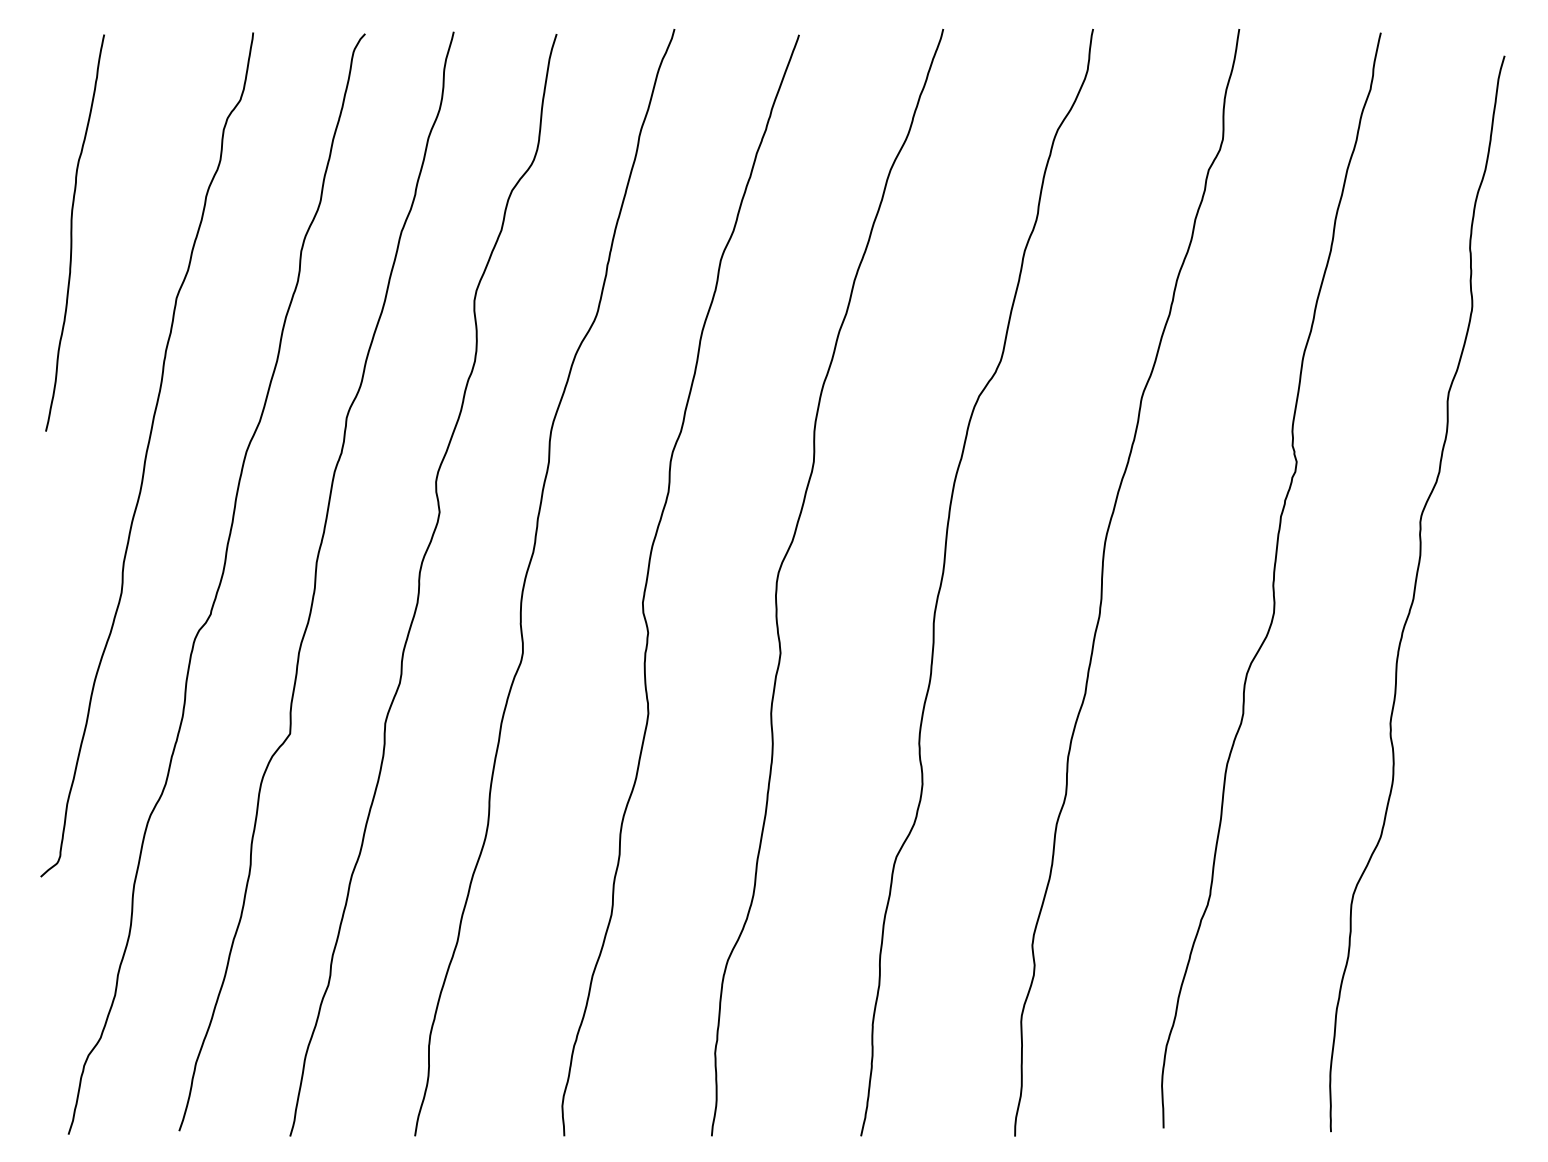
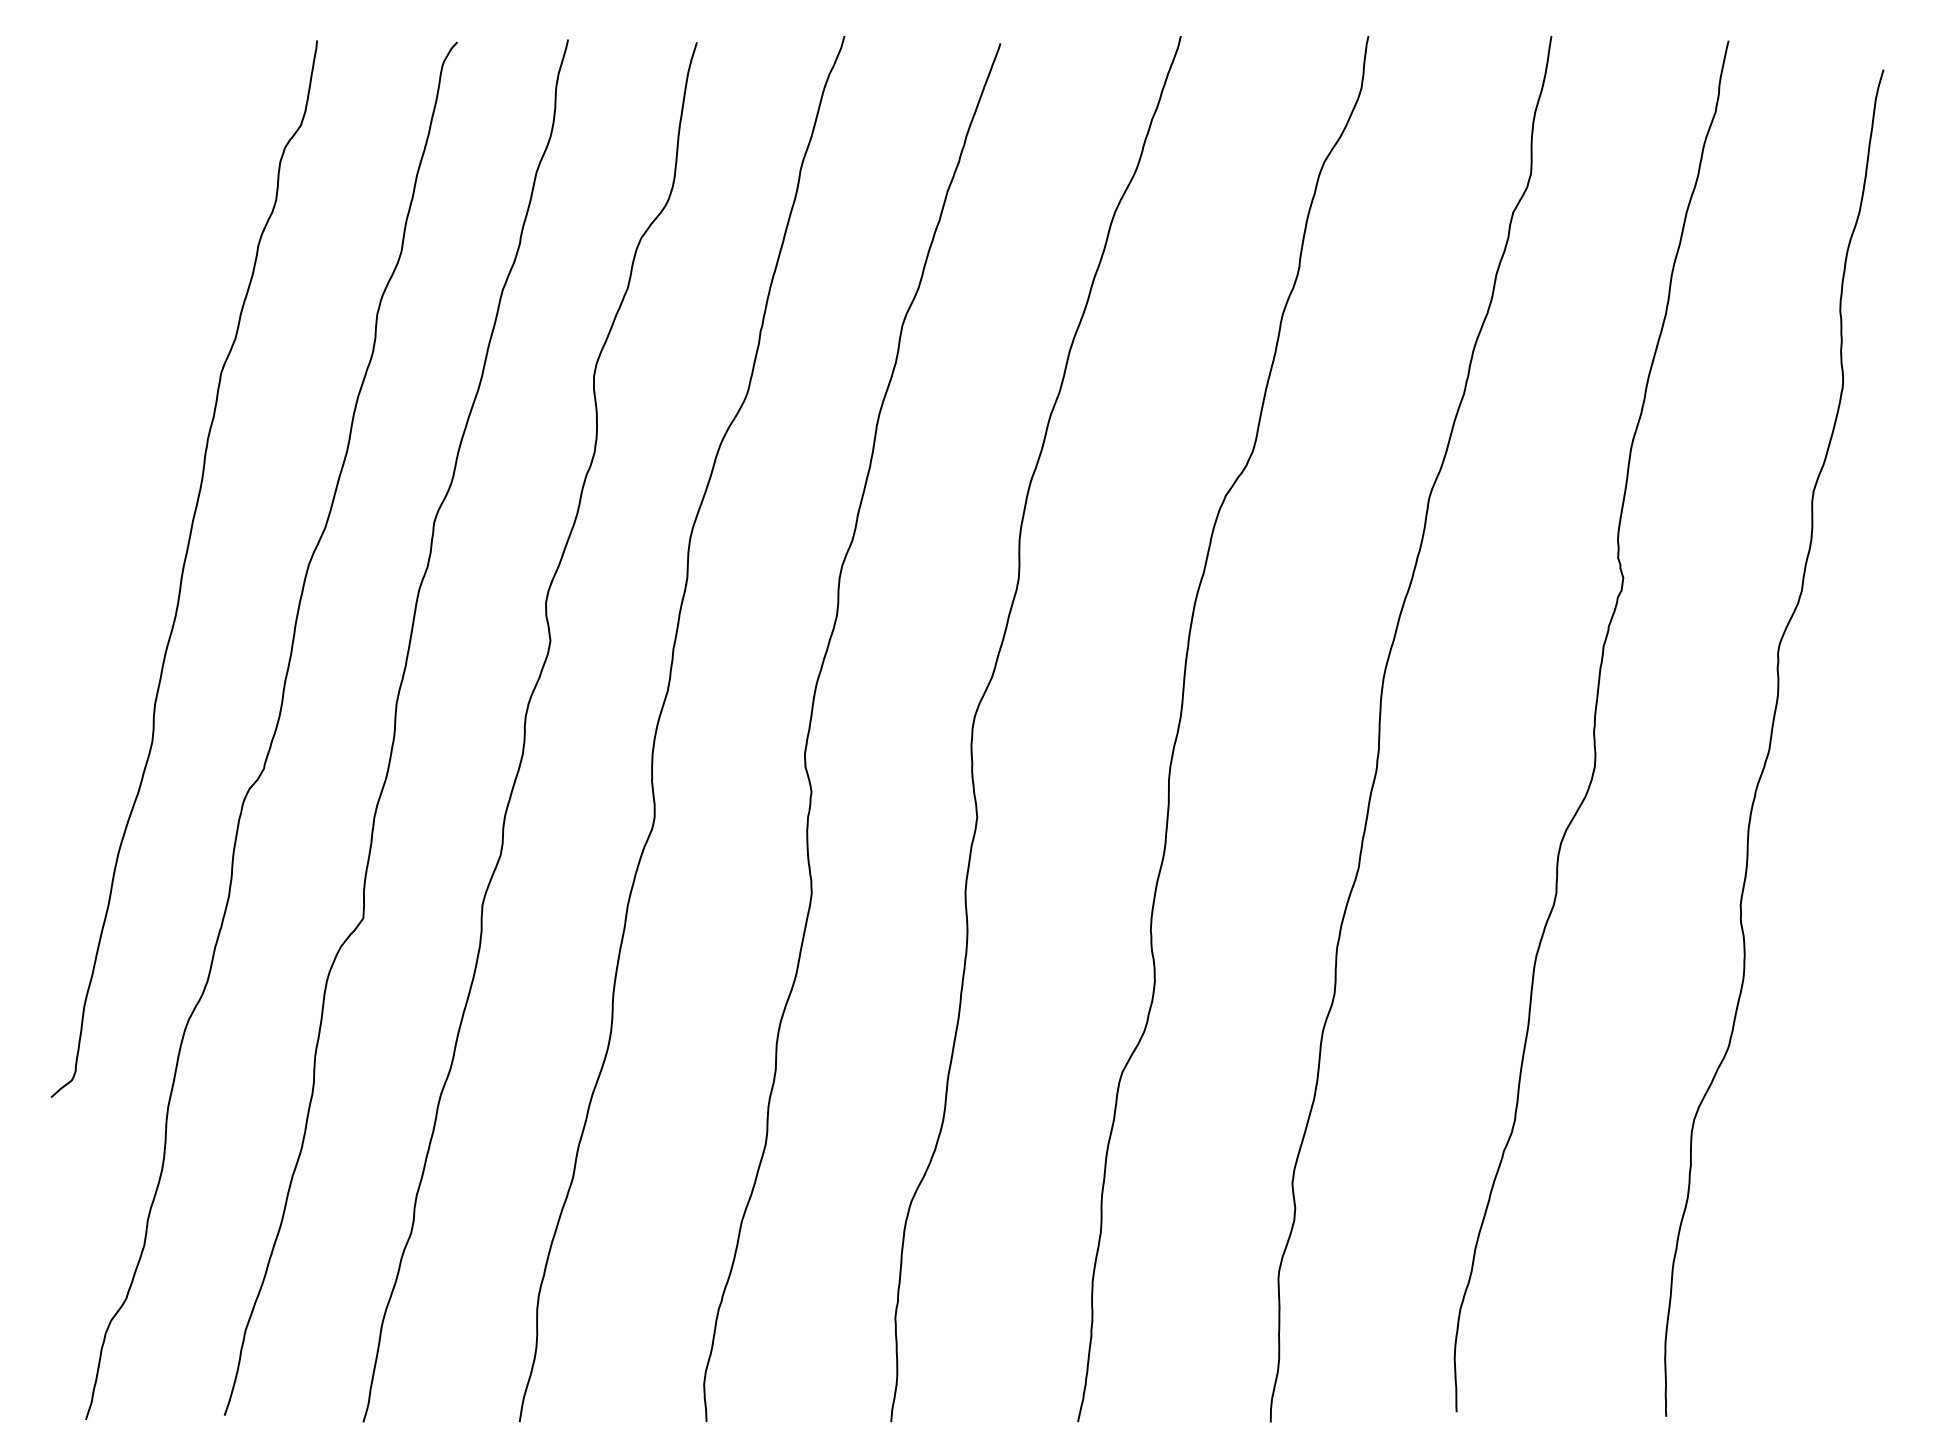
curve: (72, 233) -> (90, 291), removed

